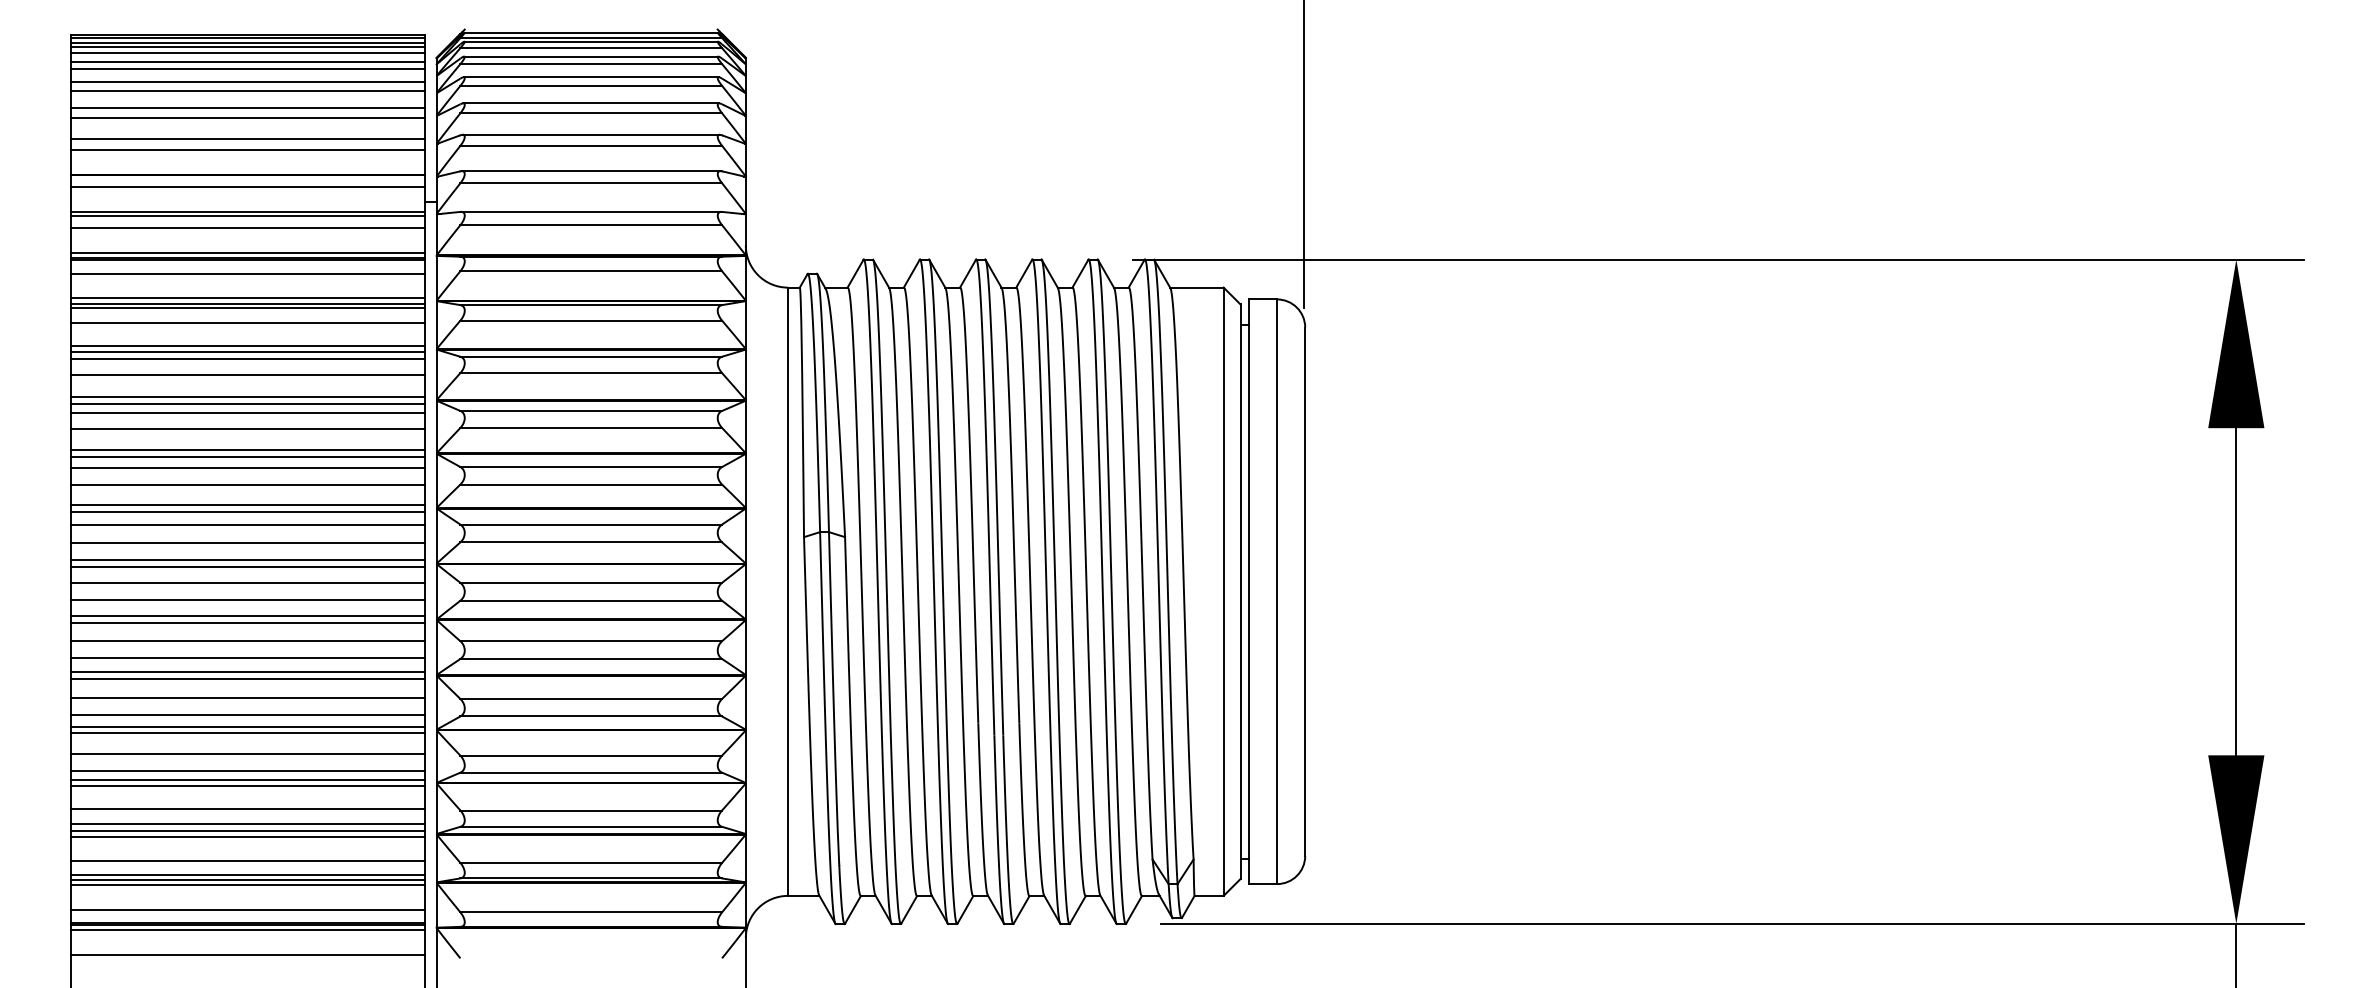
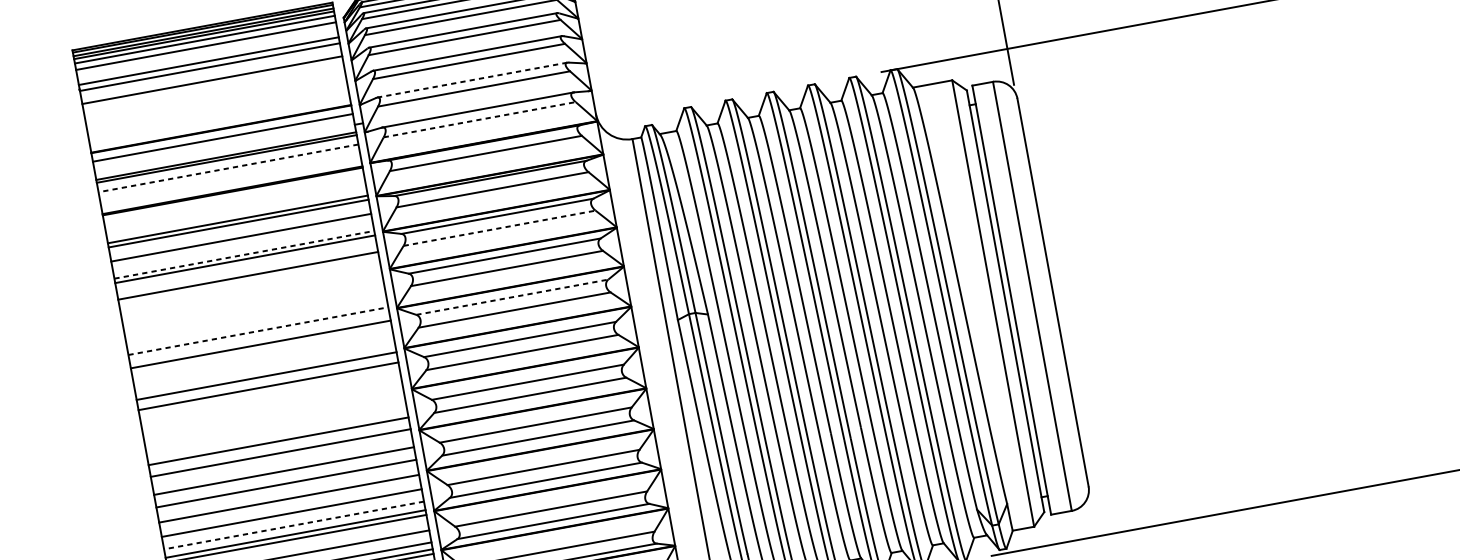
line: (248, 68) -> (207, 50), removed
line: (248, 117) -> (213, 86), removed
line: (248, 139) -> (216, 103), removed
line: (248, 149) -> (218, 110), removed
line: (590, 171) -> (471, 80), solid -> dashed
line: (591, 225) -> (479, 119), solid -> dashed
line: (247, 228) -> (227, 168), solid -> dashed
line: (248, 253) -> (232, 186), removed
line: (248, 273) -> (234, 201), removed
line: (248, 308) -> (239, 227), removed
line: (248, 346) -> (244, 254), solid -> dashed
line: (248, 359) -> (246, 264), removed
line: (591, 373) -> (499, 228), solid -> dashed
line: (248, 397) -> (251, 292), removed
line: (248, 403) -> (252, 296), removed
line: (248, 412) -> (253, 303), removed
line: (248, 429) -> (255, 315), removed
line: (248, 450) -> (258, 331), solid -> dashed
line: (248, 456) -> (259, 335), removed
line: (591, 467) -> (512, 297), solid -> dashed
line: (248, 485) -> (263, 356), removed
line: (248, 504) -> (265, 370), removed
line: (248, 542) -> (270, 398), removed
line: (248, 560) -> (273, 411), removed
line: (248, 567) -> (274, 417), removed
line: (248, 583) -> (276, 428), removed
line: (248, 623) -> (281, 458), removed
line: (248, 671) -> (288, 493), removed
line: (247, 715) -> (293, 525), solid -> dashed

